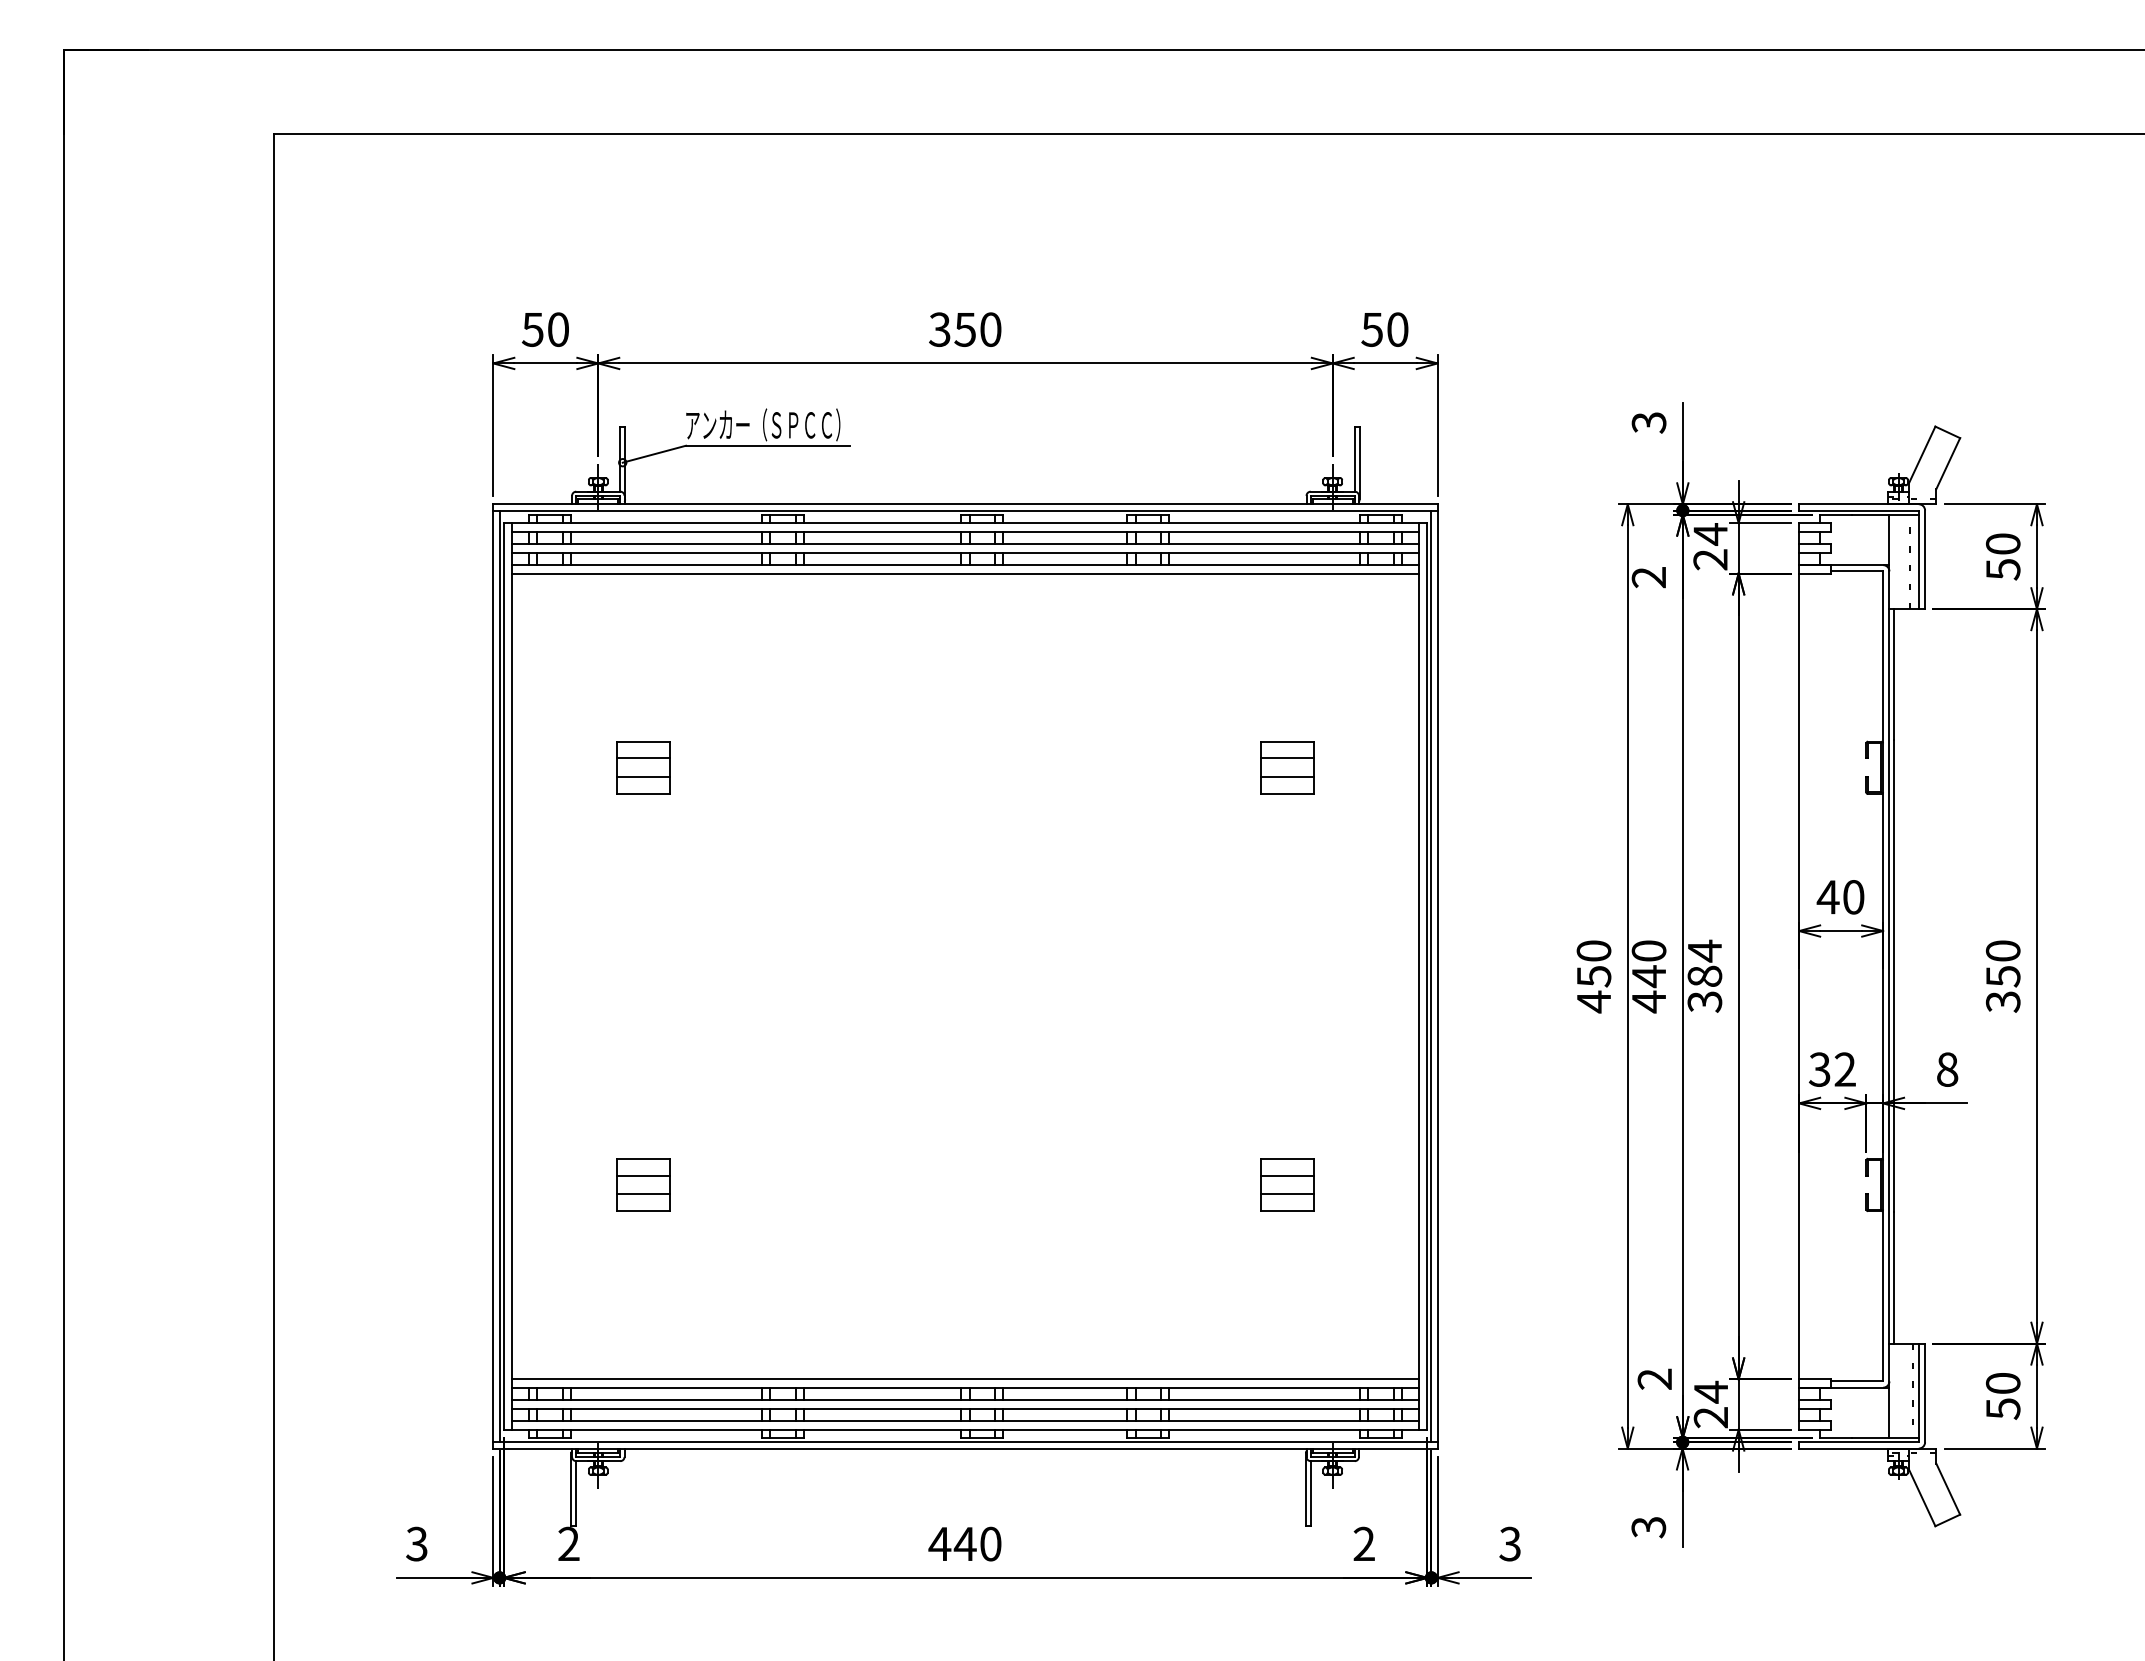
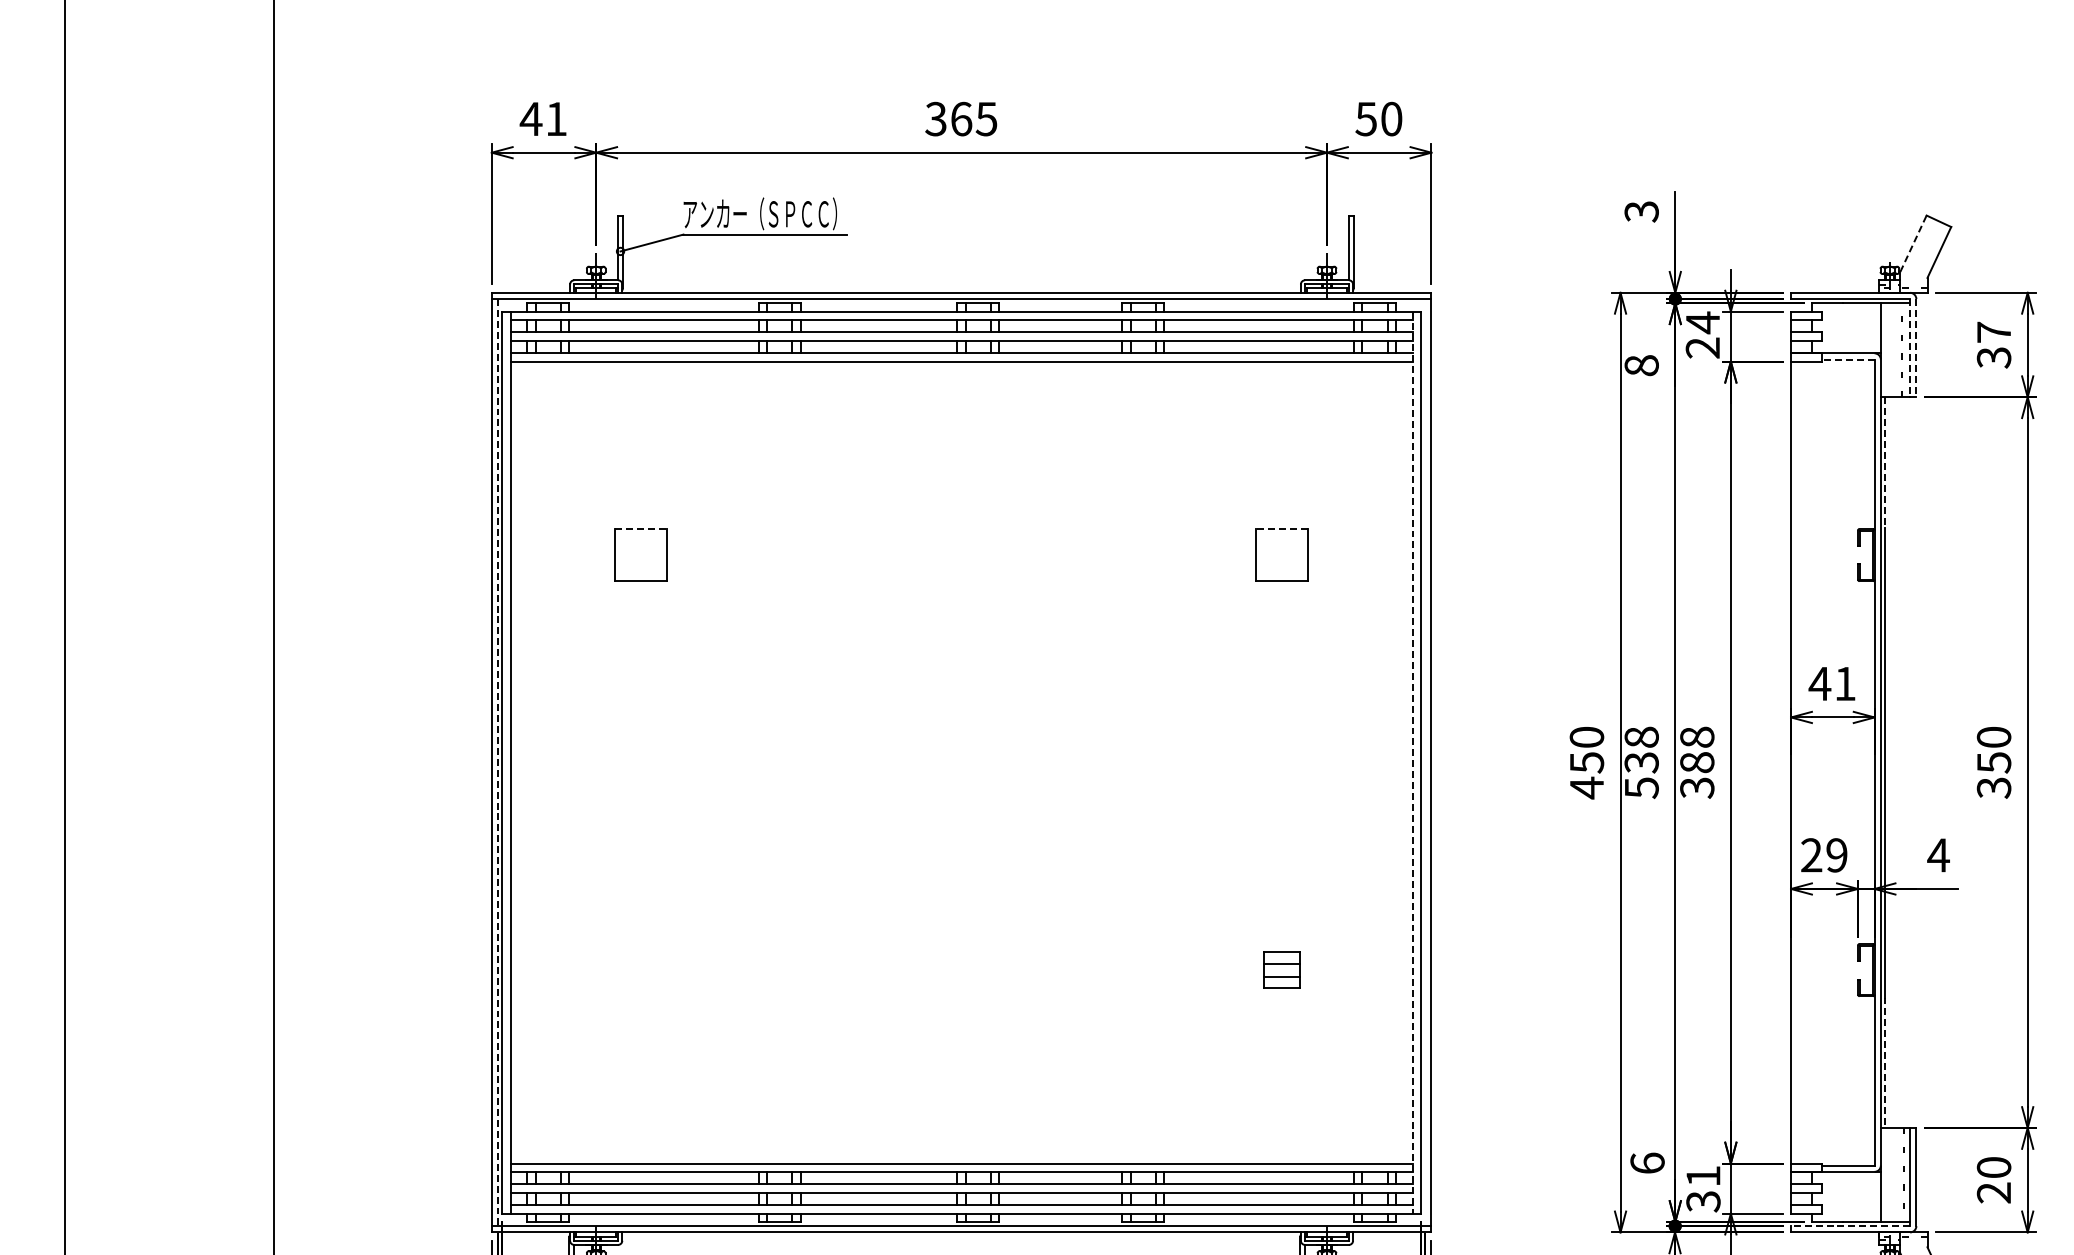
text: (544, 329) -> (542, 118), 50 -> 41
text: (977, 329) -> (973, 118), 350 -> 365
line: (1922, 454) -> (1913, 243), solid -> dashed
text: (2002, 556) -> (1993, 344), 50 -> 37
line: (1918, 560) -> (1909, 348), solid -> dashed
line: (1925, 560) -> (1916, 348), solid -> dashed
line: (1856, 571) -> (1848, 359), solid -> dashed
text: (1648, 577) -> (1641, 365), 2 -> 8
line: (1893, 674) -> (1884, 462), solid -> dashed
line: (644, 741) -> (642, 528), solid -> dashed
line: (1286, 741) -> (1280, 528), solid -> dashed
line: (643, 758) -> (641, 545), removed
line: (1287, 758) -> (1281, 545), removed
line: (643, 777) -> (641, 564), removed
line: (1287, 777) -> (1281, 564), removed
text: (1853, 897) -> (1845, 684), 40 -> 41
text: (1704, 950) -> (1696, 736), 384 -> 388
line: (499, 976) -> (497, 762), solid -> dashed
line: (1418, 976) -> (1412, 762), solid -> dashed
line: (1431, 976) -> (1425, 762), removed
text: (1648, 976) -> (1641, 762), 440 -> 538
text: (1831, 1069) -> (1823, 855), 32 -> 29
text: (1946, 1069) -> (1937, 855), 8 -> 4
part: (643, 1184) -> (641, 969), removed
part: (1287, 1184) -> (1281, 969), size x0.7
line: (1893, 1278) -> (1884, 1063), solid -> dashed
text: (1654, 1378) -> (1647, 1162), 2 -> 6
text: (1711, 1404) -> (1703, 1188), 24 -> 31
text: (2002, 1408) -> (1993, 1192), 50 -> 20
line: (1859, 1442) -> (1851, 1226), solid -> dashed

